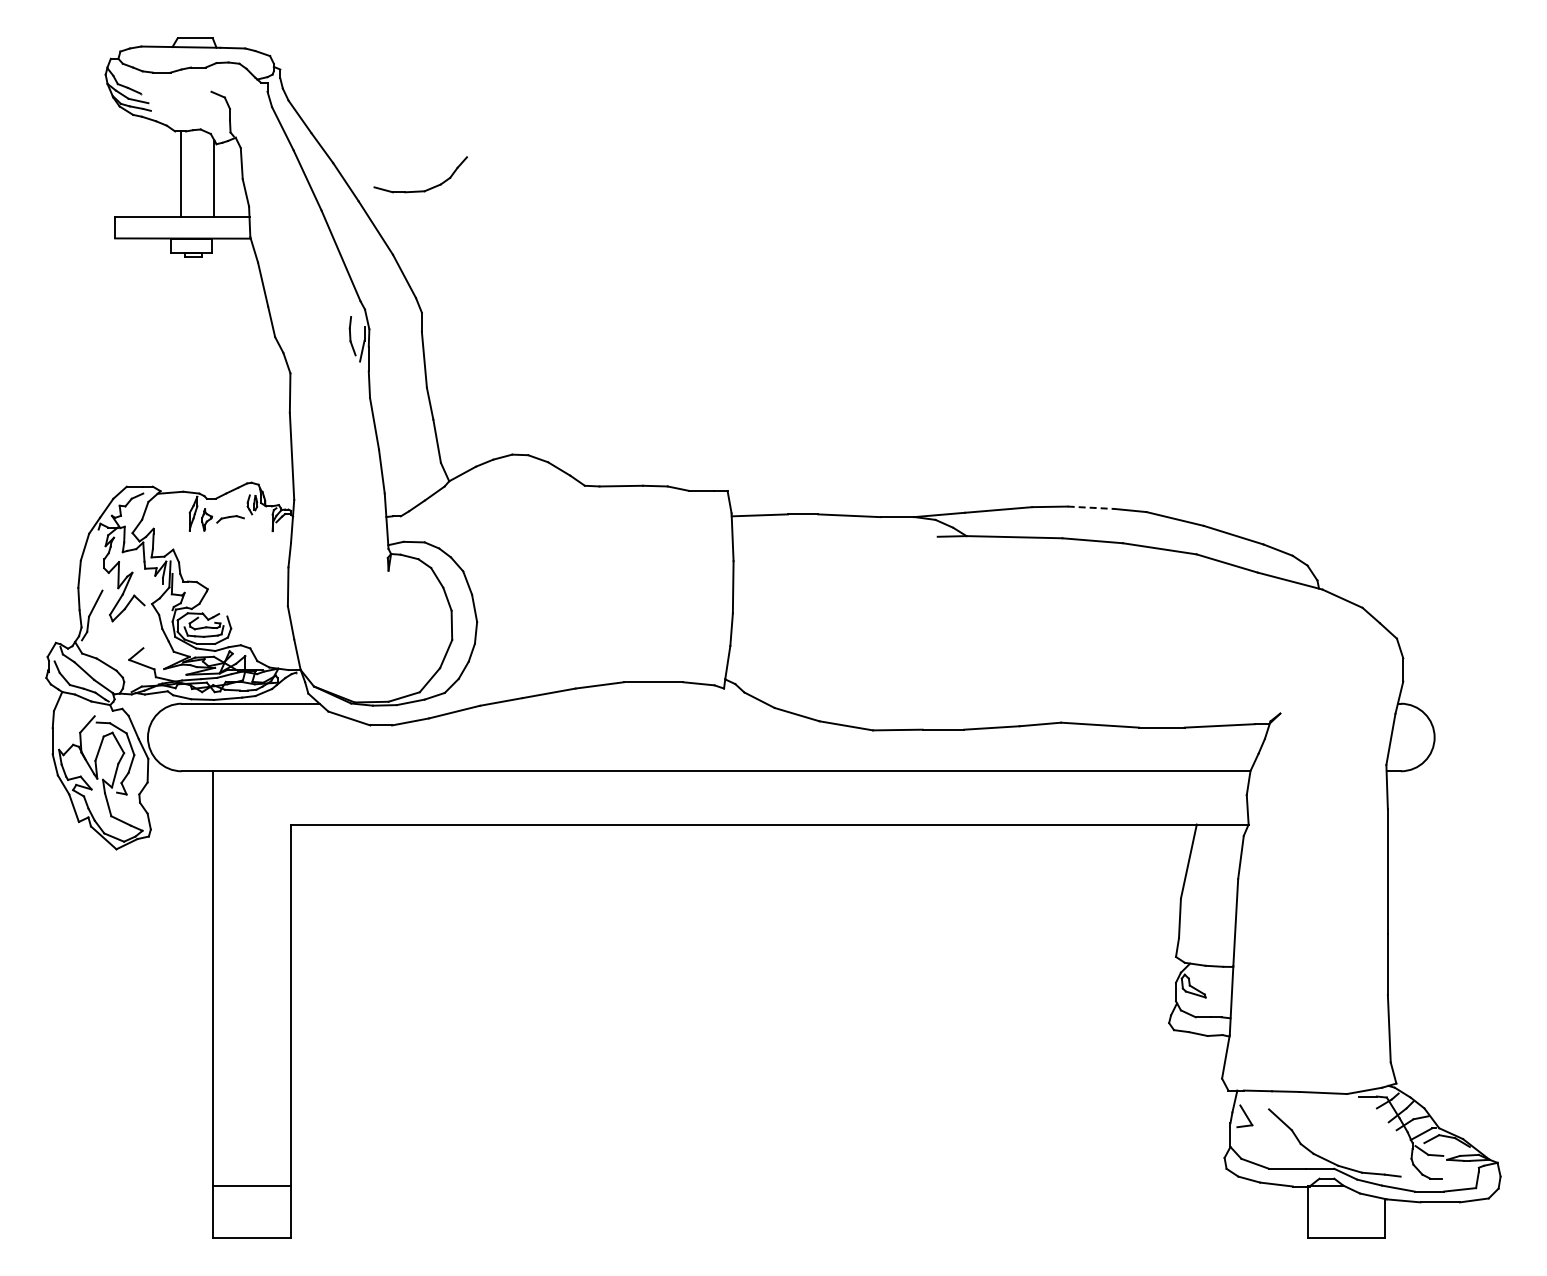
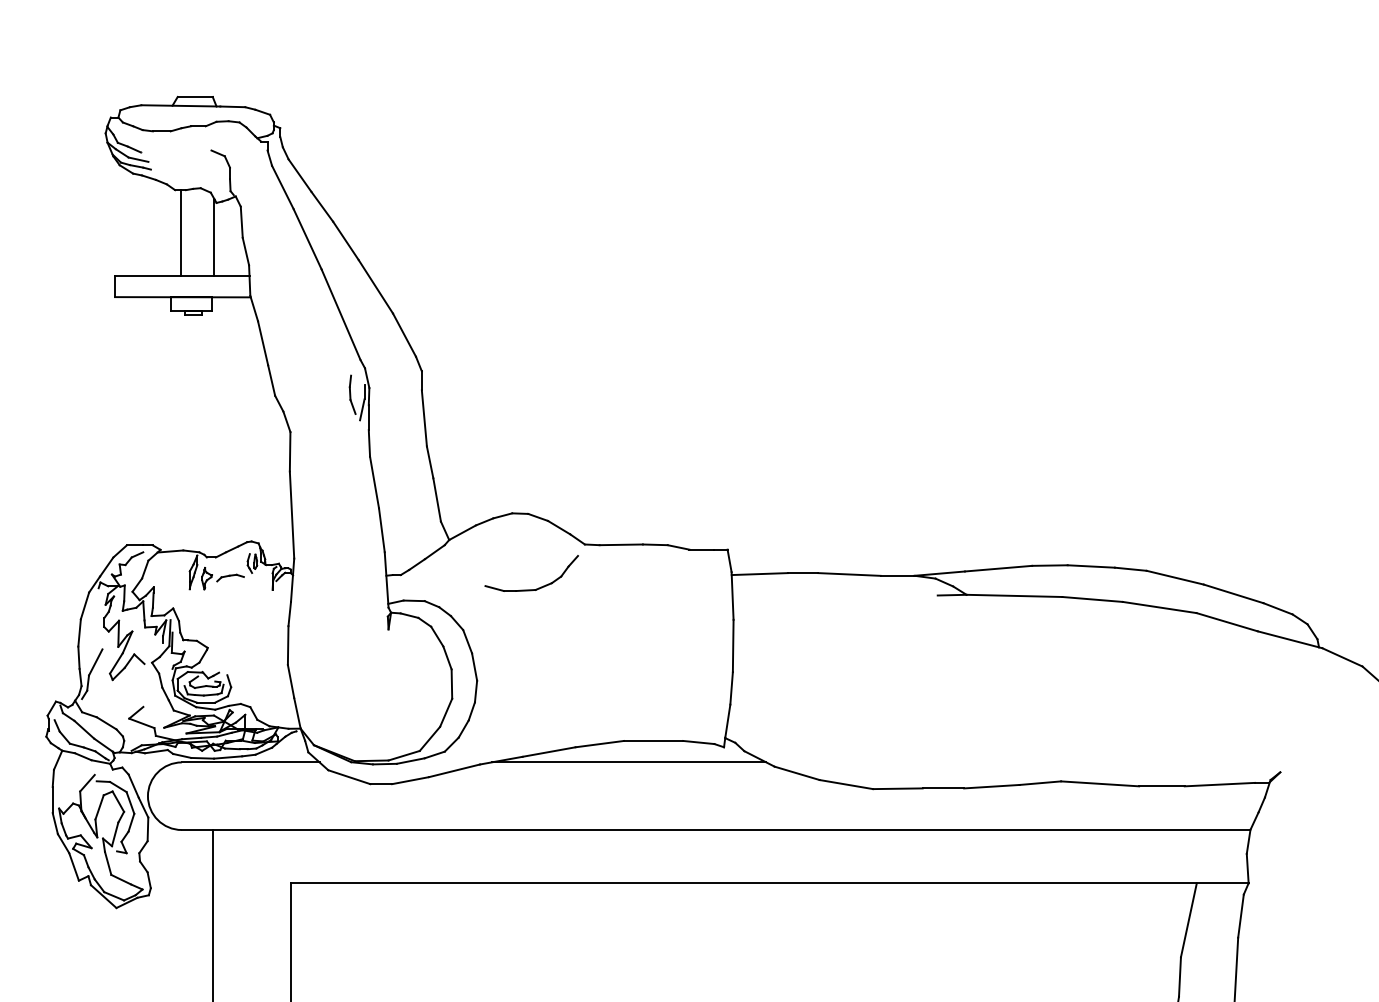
part: (425, 189) -> (536, 588), moved
line: (1091, 507) -> (1091, 566), dashed -> solid
line: (628, 703) -> (628, 762), added

